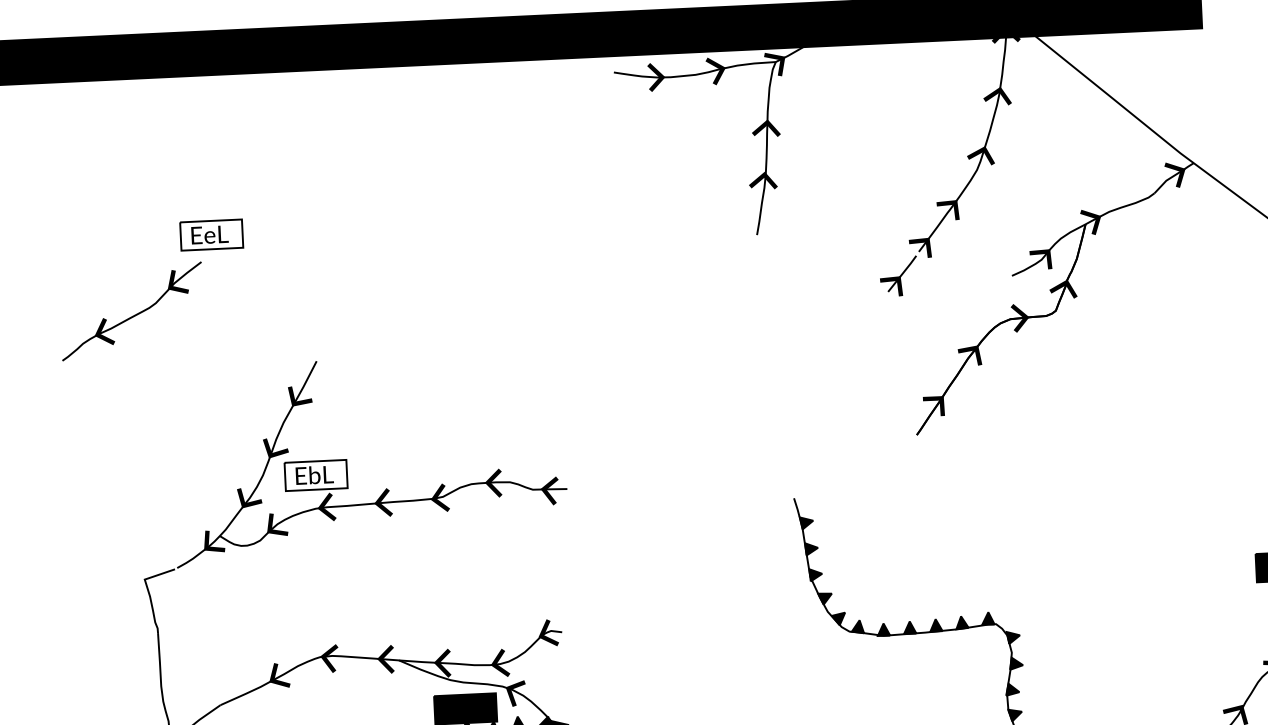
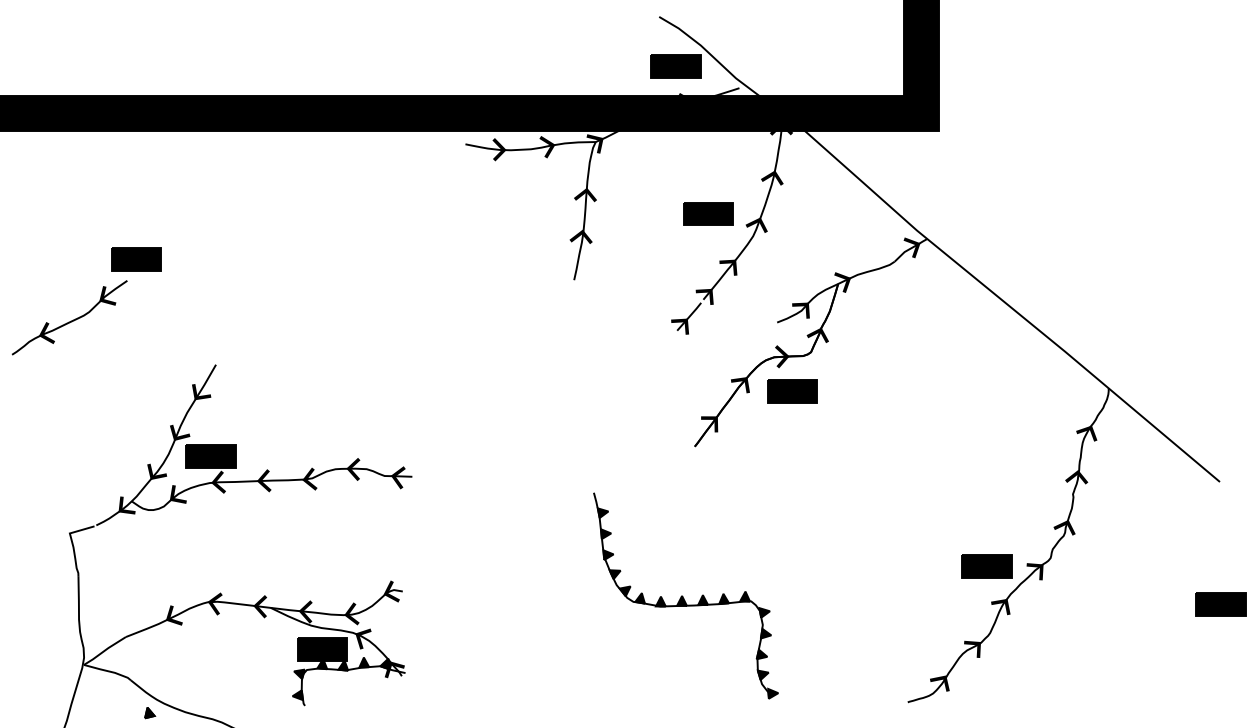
part: (920, 144) -> (708, 213), added
fill: (211, 235) -> (136, 259), added
part: (1035, 360) -> (792, 391), added
fill: (316, 475) -> (211, 456), added

